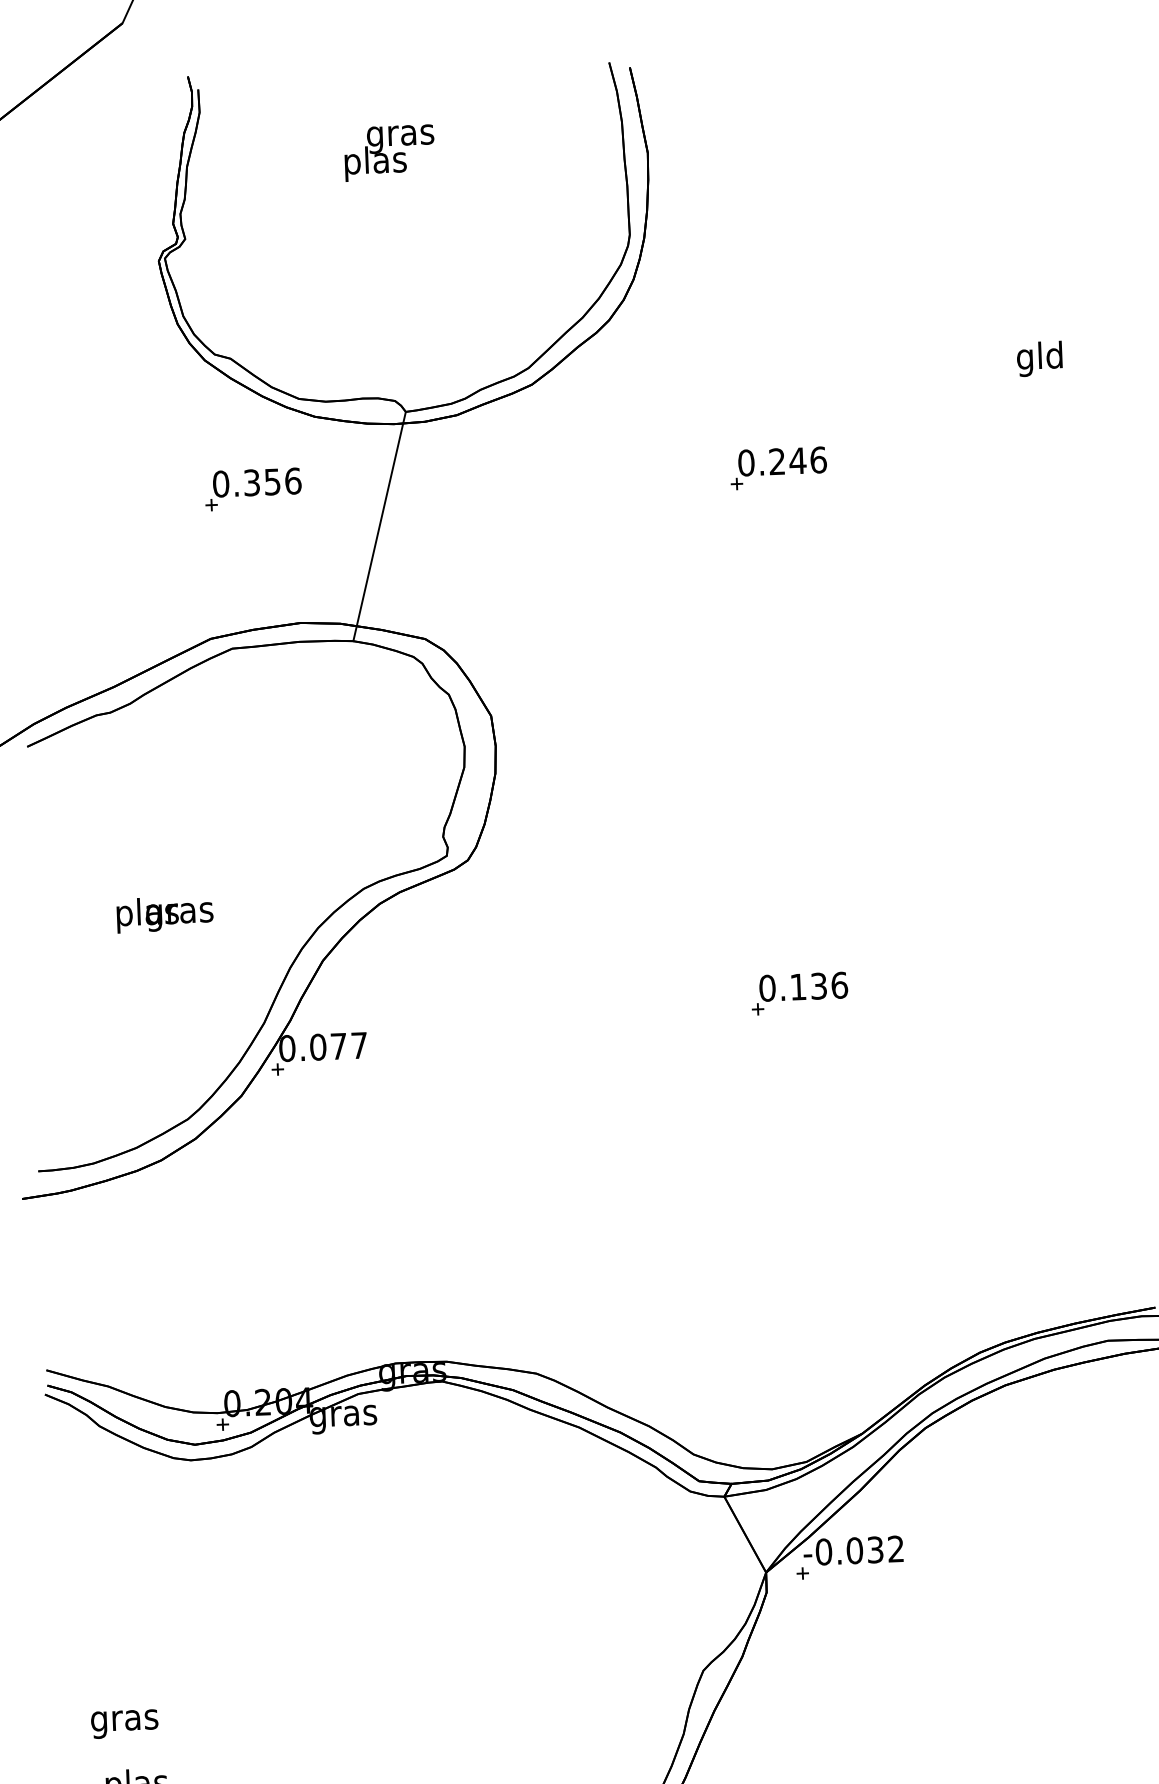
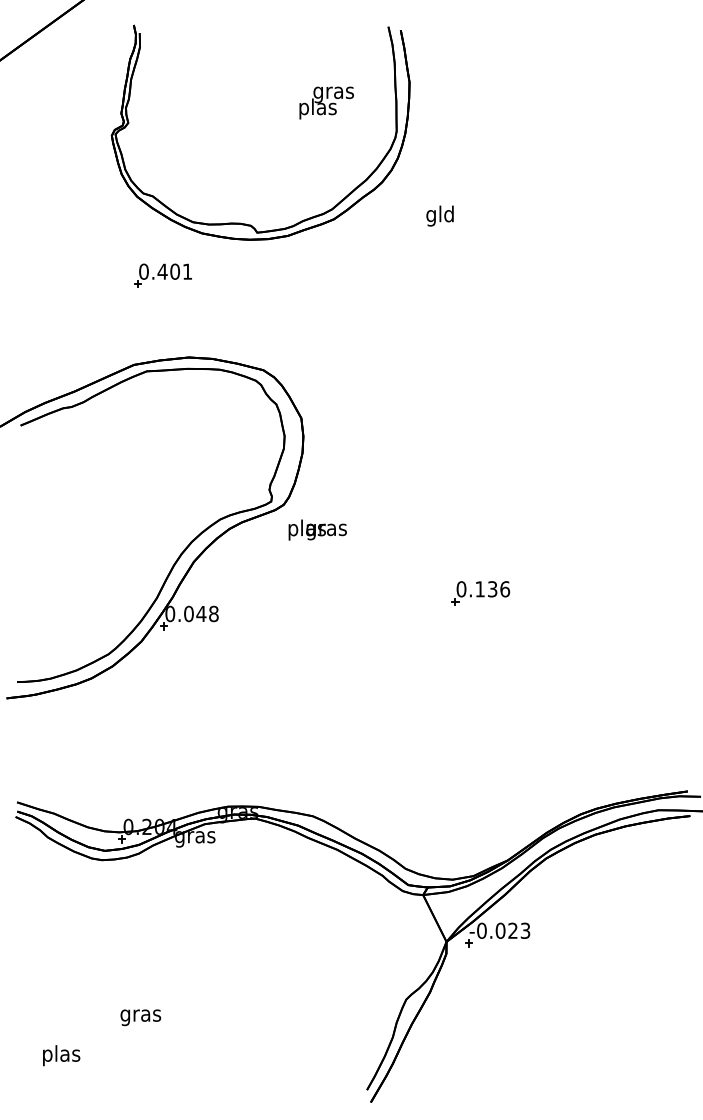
text: (389, 152) -> (326, 102), moved
text: (1038, 358) -> (439, 215), moved
part: (778, 467) -> (480, 275), removed
text: (271, 481) -> (174, 271), 0.356 -> 0.401
line: (379, 525) -> (238, 300), removed
text: (164, 913) -> (317, 529), moved
text: (348, 1045) -> (207, 613), 0.077 -> 0.048
text: (886, 1548) -> (519, 930), -0.032 -> -0.023
text: (124, 1723) -> (140, 1017), moved

